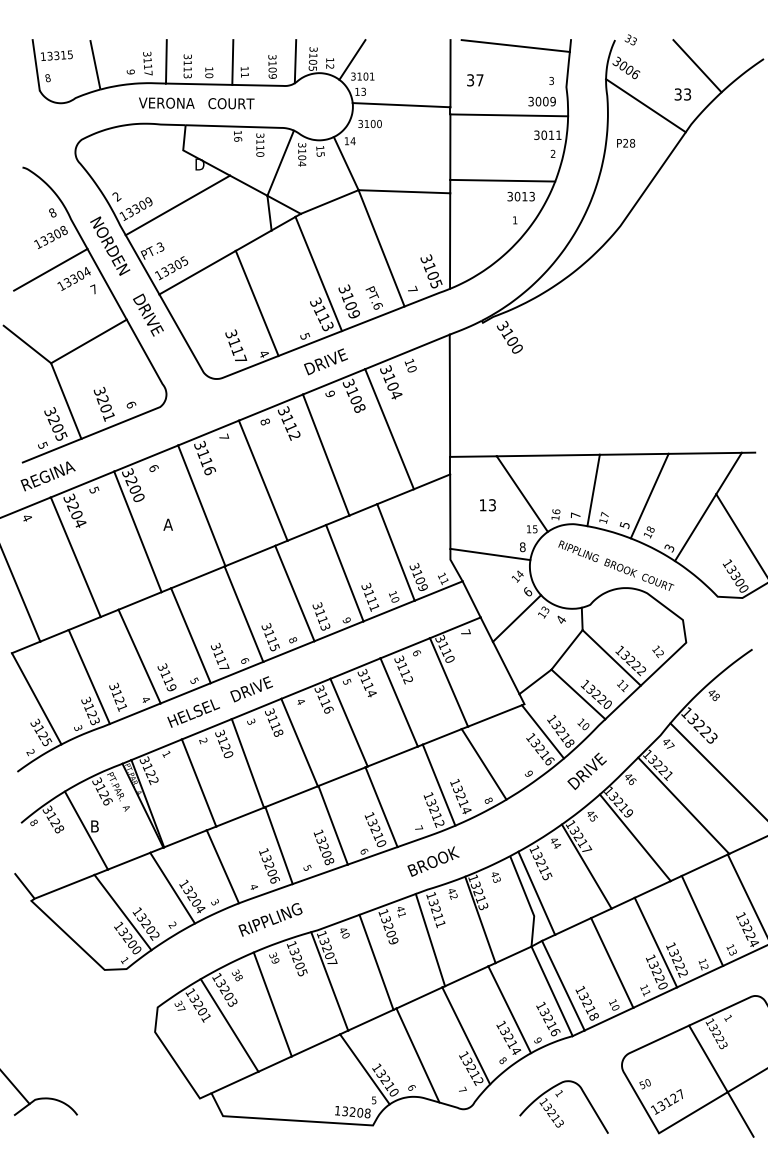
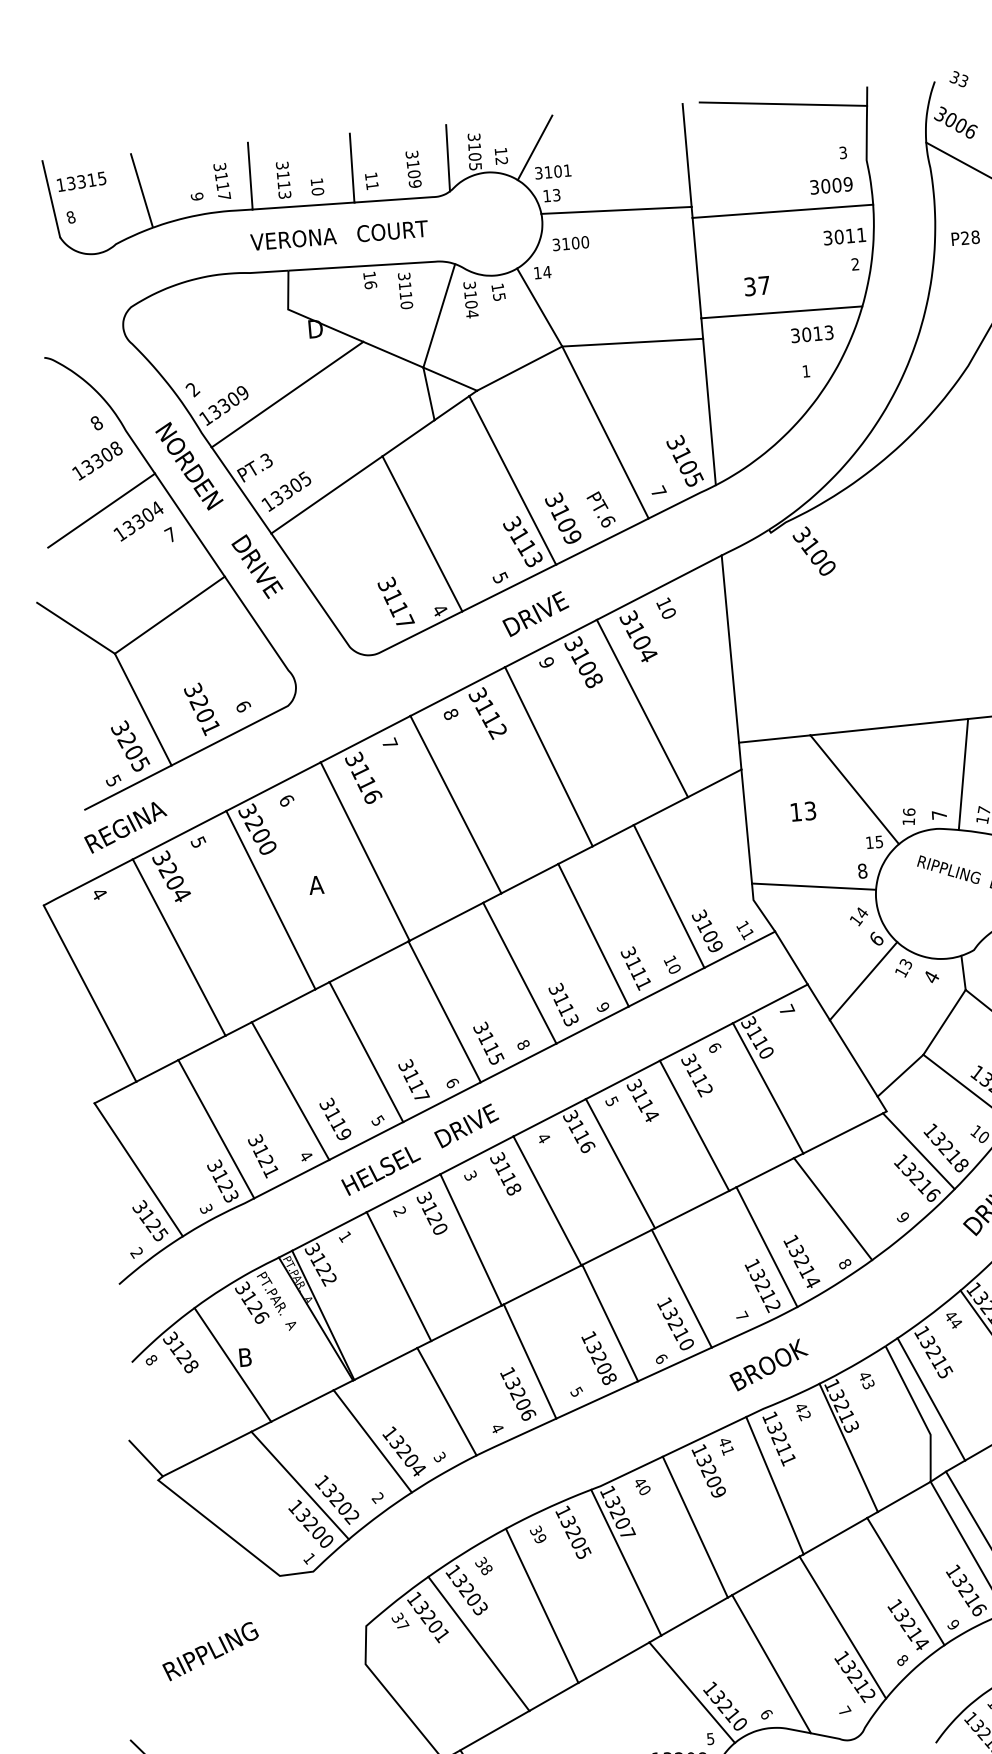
text: (475, 80) -> (757, 286), moved
text: (196, 103) -> (339, 235), moved
text: (270, 919) -> (210, 1650), moved

